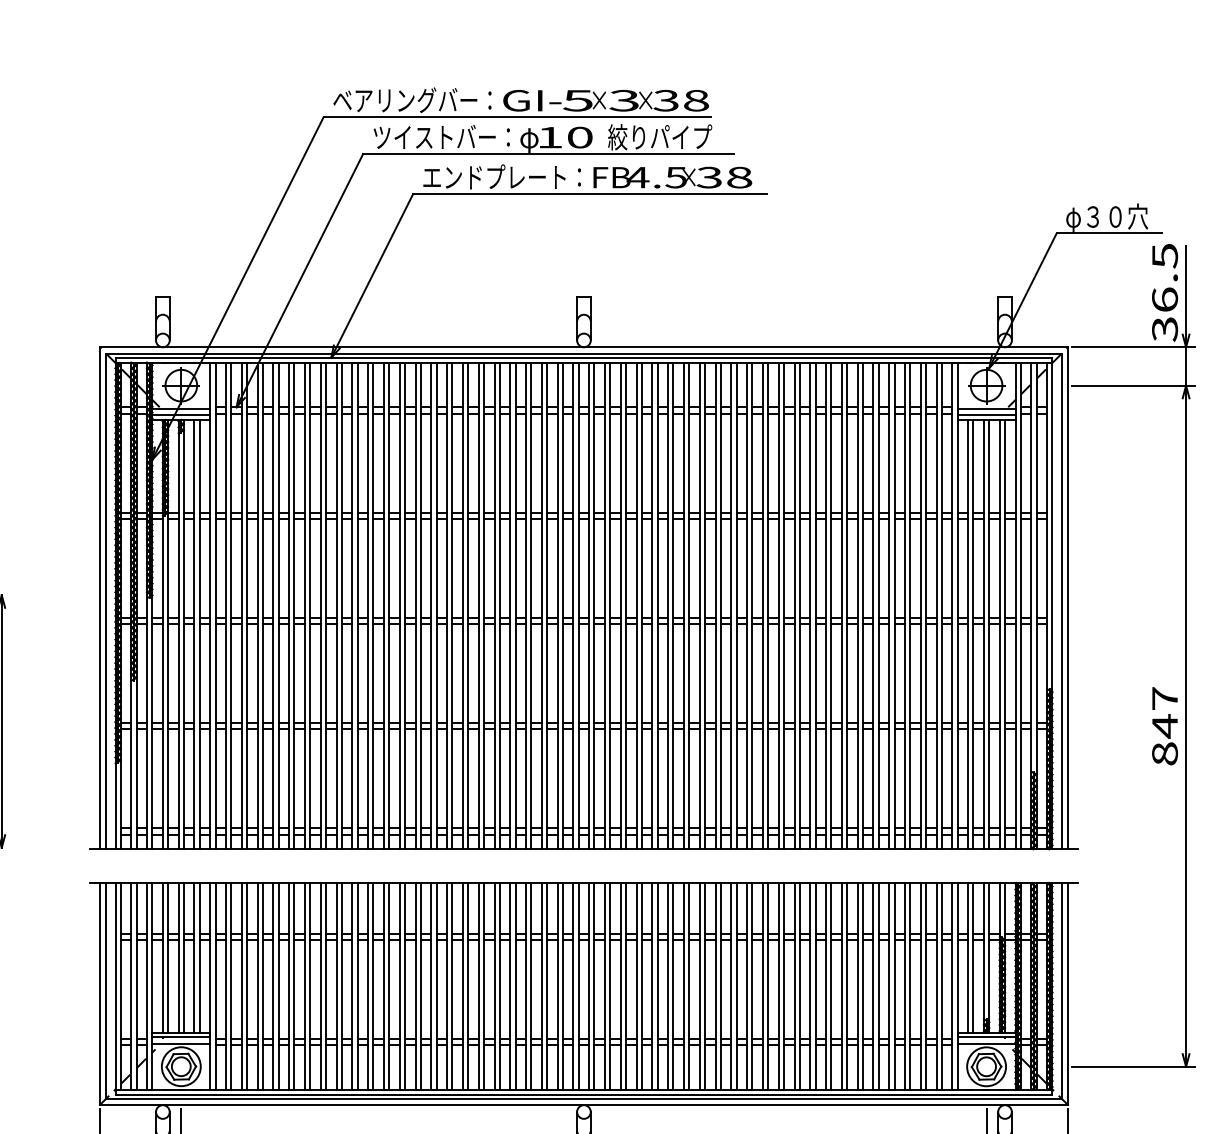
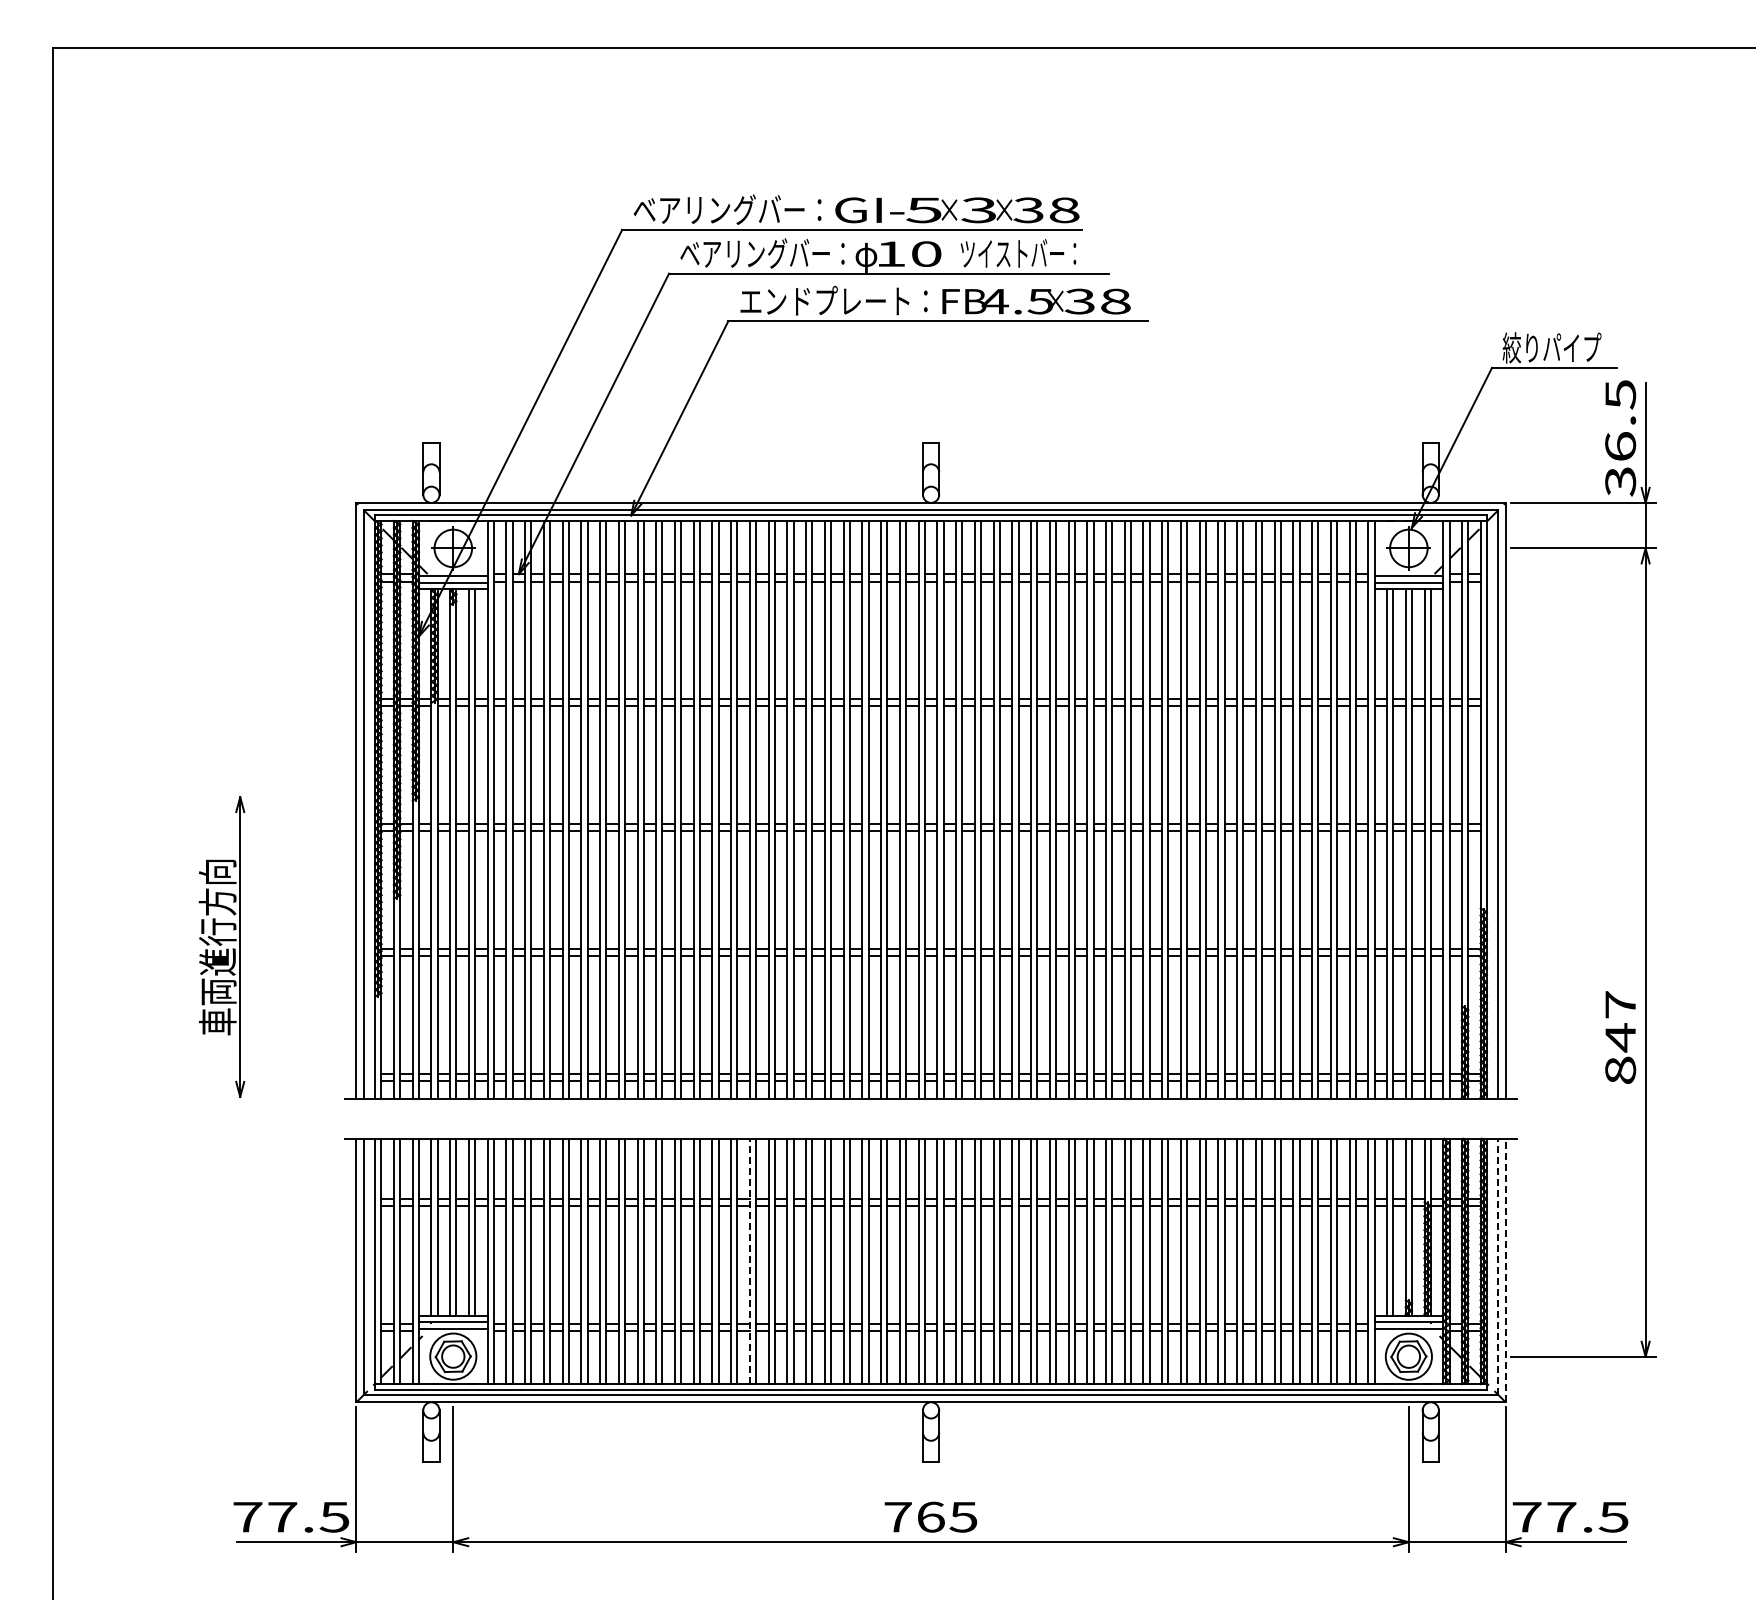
text: (441, 137) -> (762, 253), ツイストバー： -> ベアリングバー：
text: (660, 137) -> (1021, 253), 絞りパイプ -> ツイストバー：
text: (1106, 218) -> (1551, 349), φ３０穴 -> 絞りパイプ
text: (1164, 726) -> (1620, 1037), moved
line: (431, 986) -> (750, 1261), solid -> dashed
line: (1062, 990) -> (1498, 1266), solid -> dashed
line: (1068, 994) -> (1505, 1270), solid -> dashed

